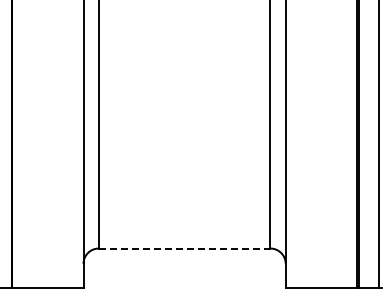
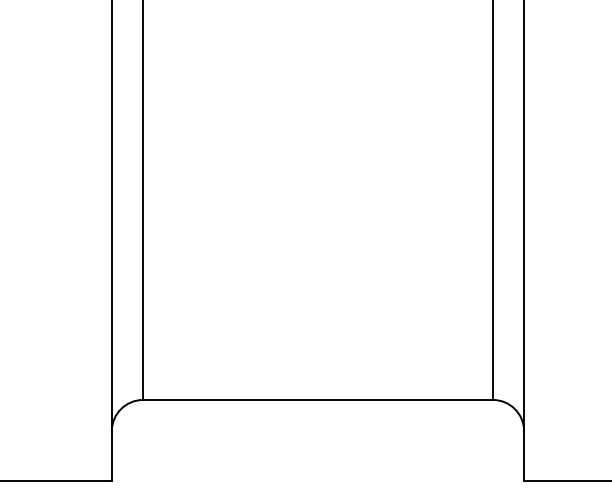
line: (184, 248) -> (317, 399), dashed -> solid

